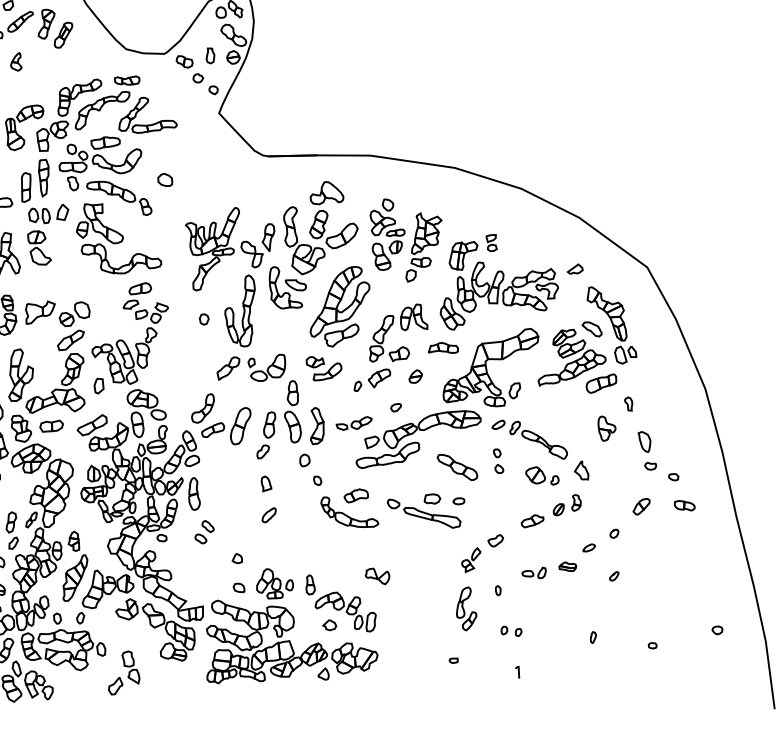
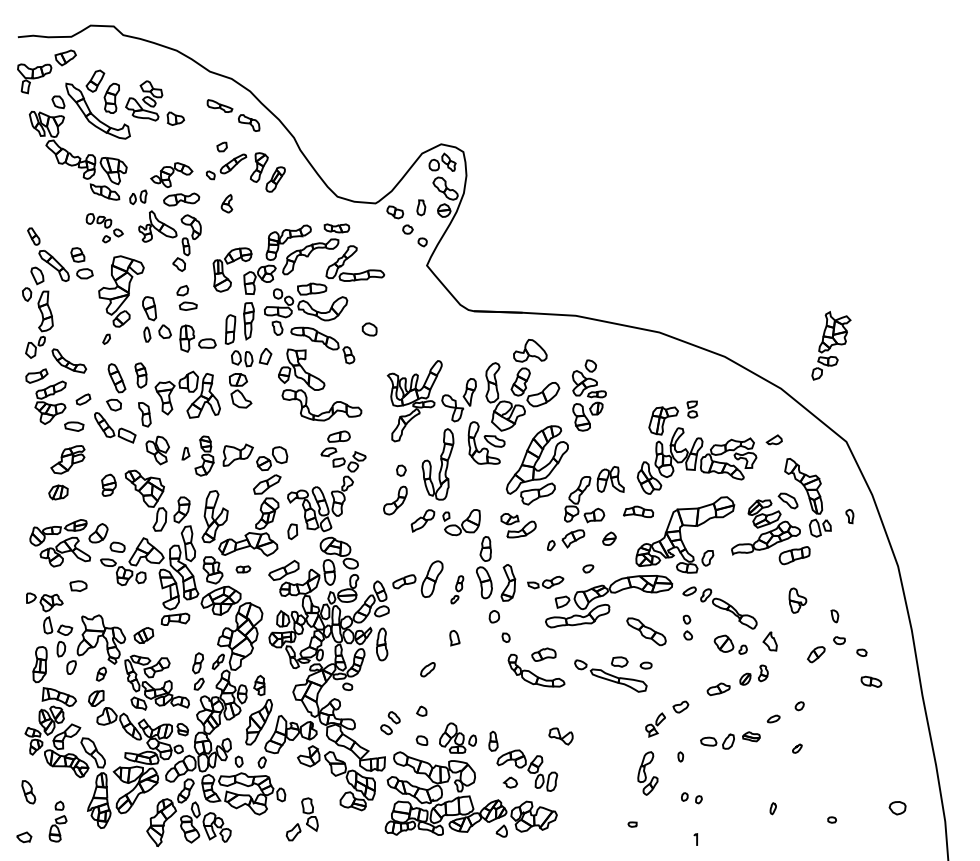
part: (423, 246) -> (831, 345), moved
part: (628, 404) -> (849, 516), moved
part: (203, 408) -> (395, 500), moved
part: (51, 426) -> (243, 569), size x0.6
part: (266, 435) -> (457, 589), size x0.6
part: (644, 442) -> (834, 616), size x0.6
part: (641, 506) -> (816, 654), moved
part: (268, 515) -> (427, 669), moved
part: (204, 532) -> (390, 723), moved
part: (534, 573) -> (717, 741), size x1.4
part: (717, 629) -> (897, 807), size x1.6

